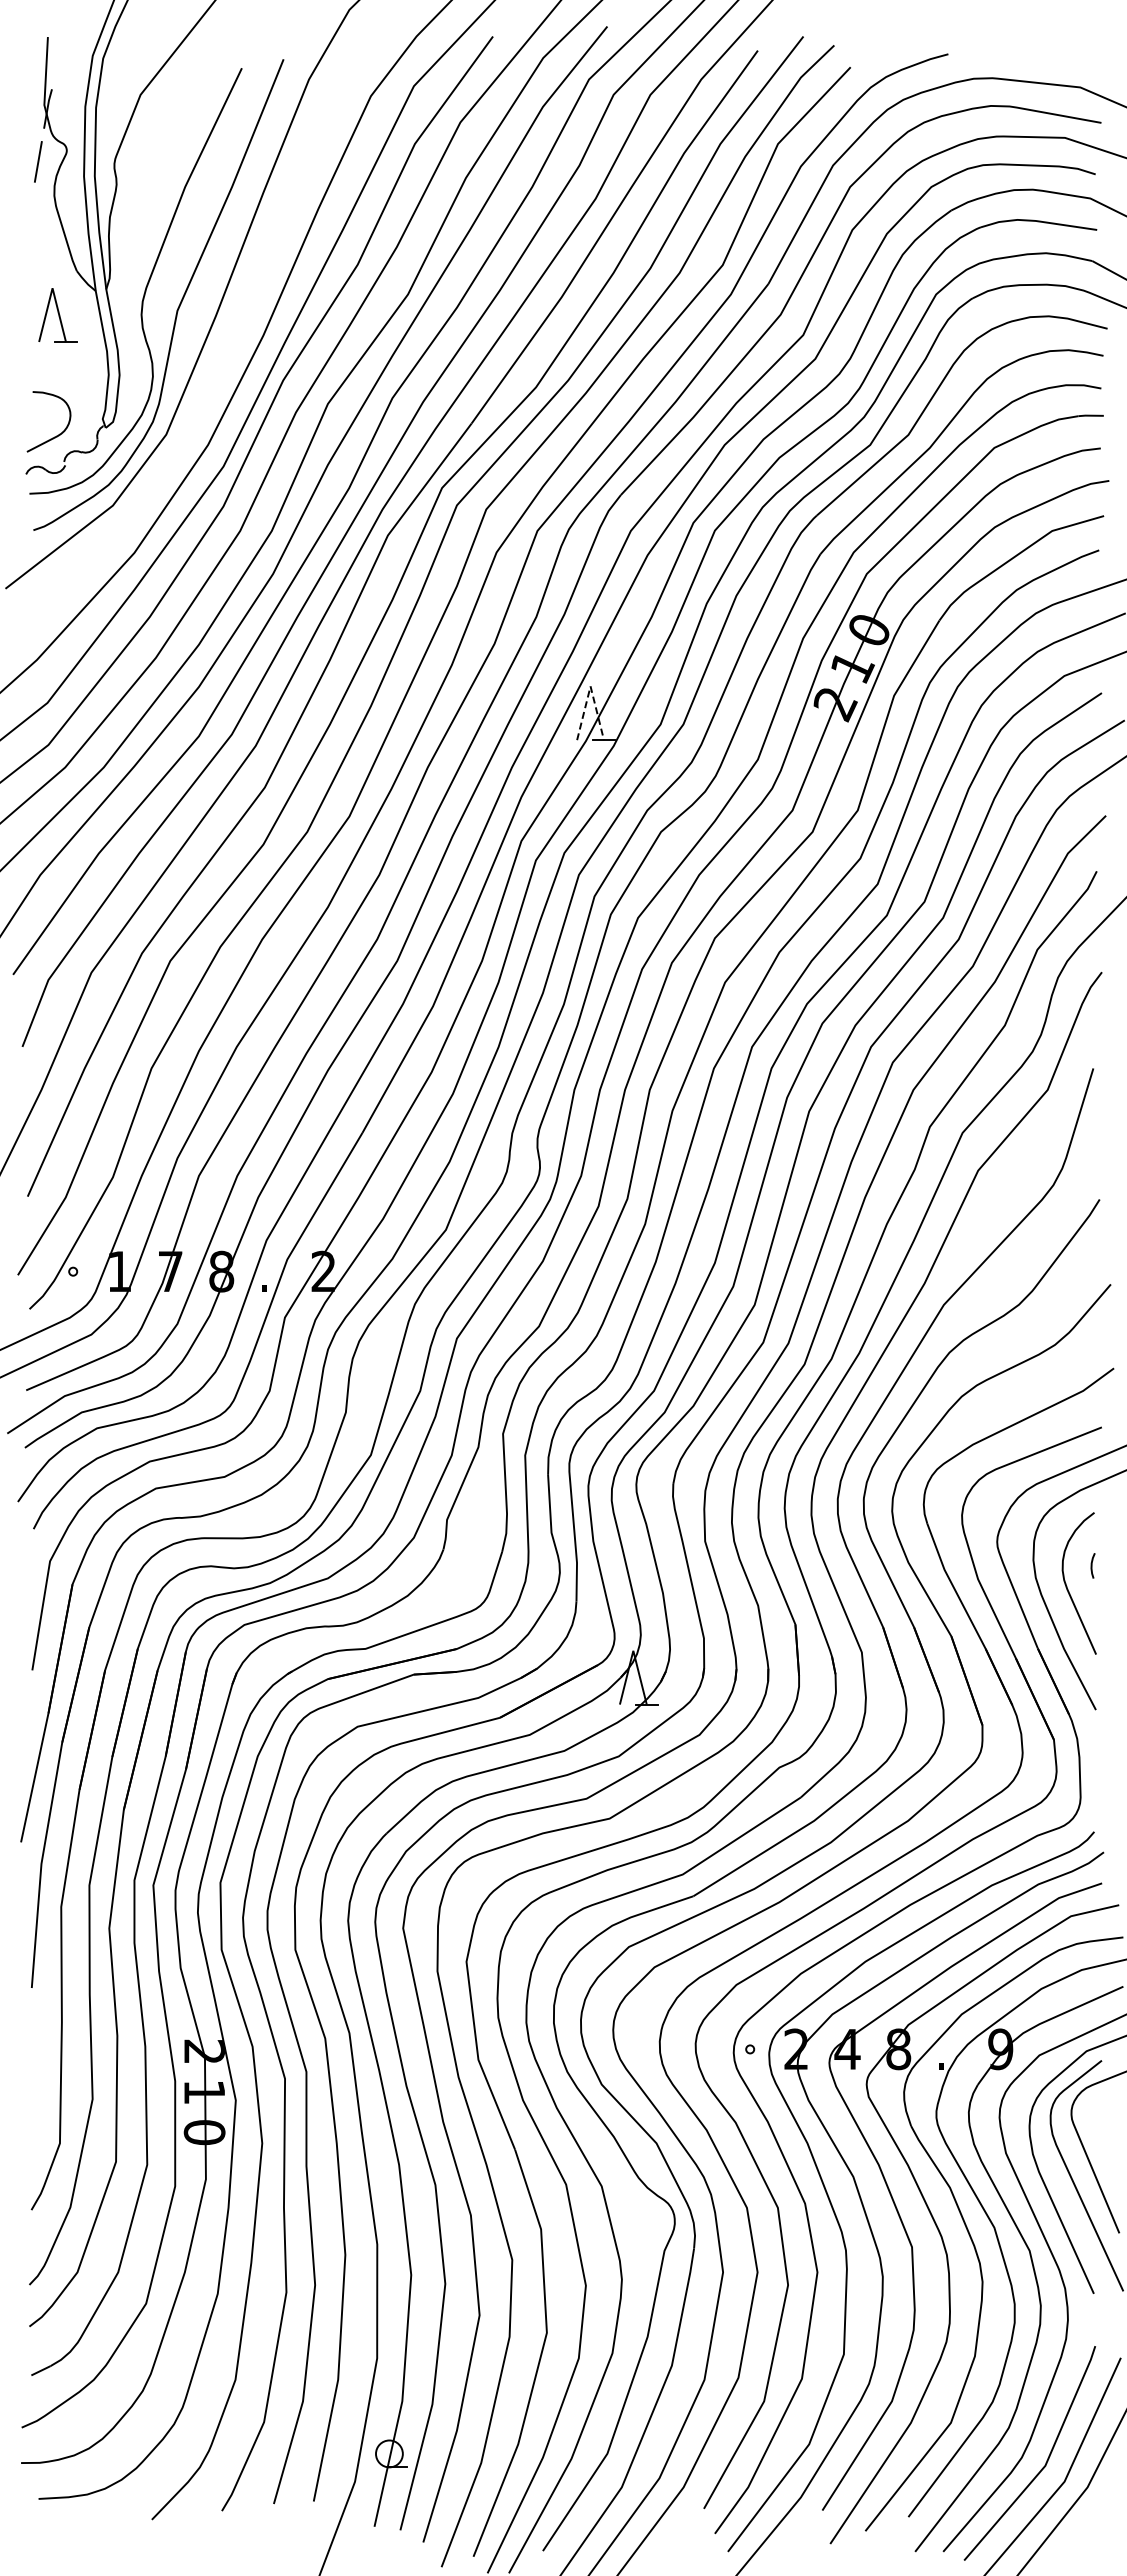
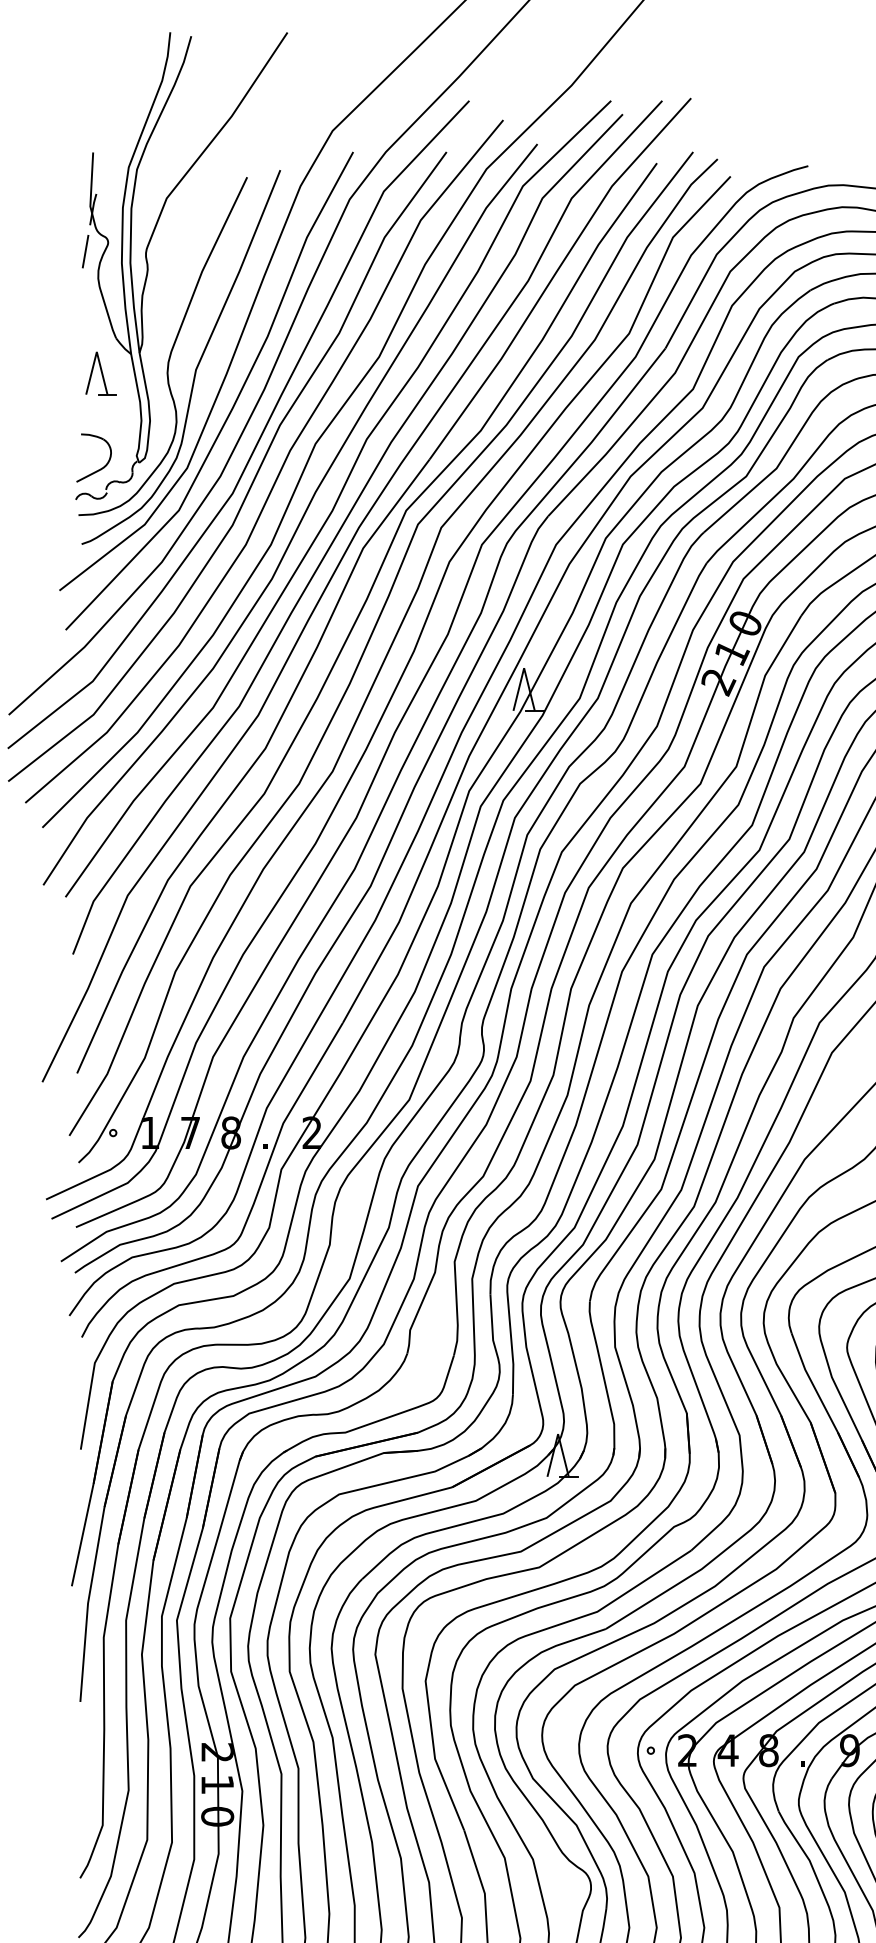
curve: (225, 352) -> (234, 403), added
line: (590, 686) -> (524, 668), dashed -> solid

